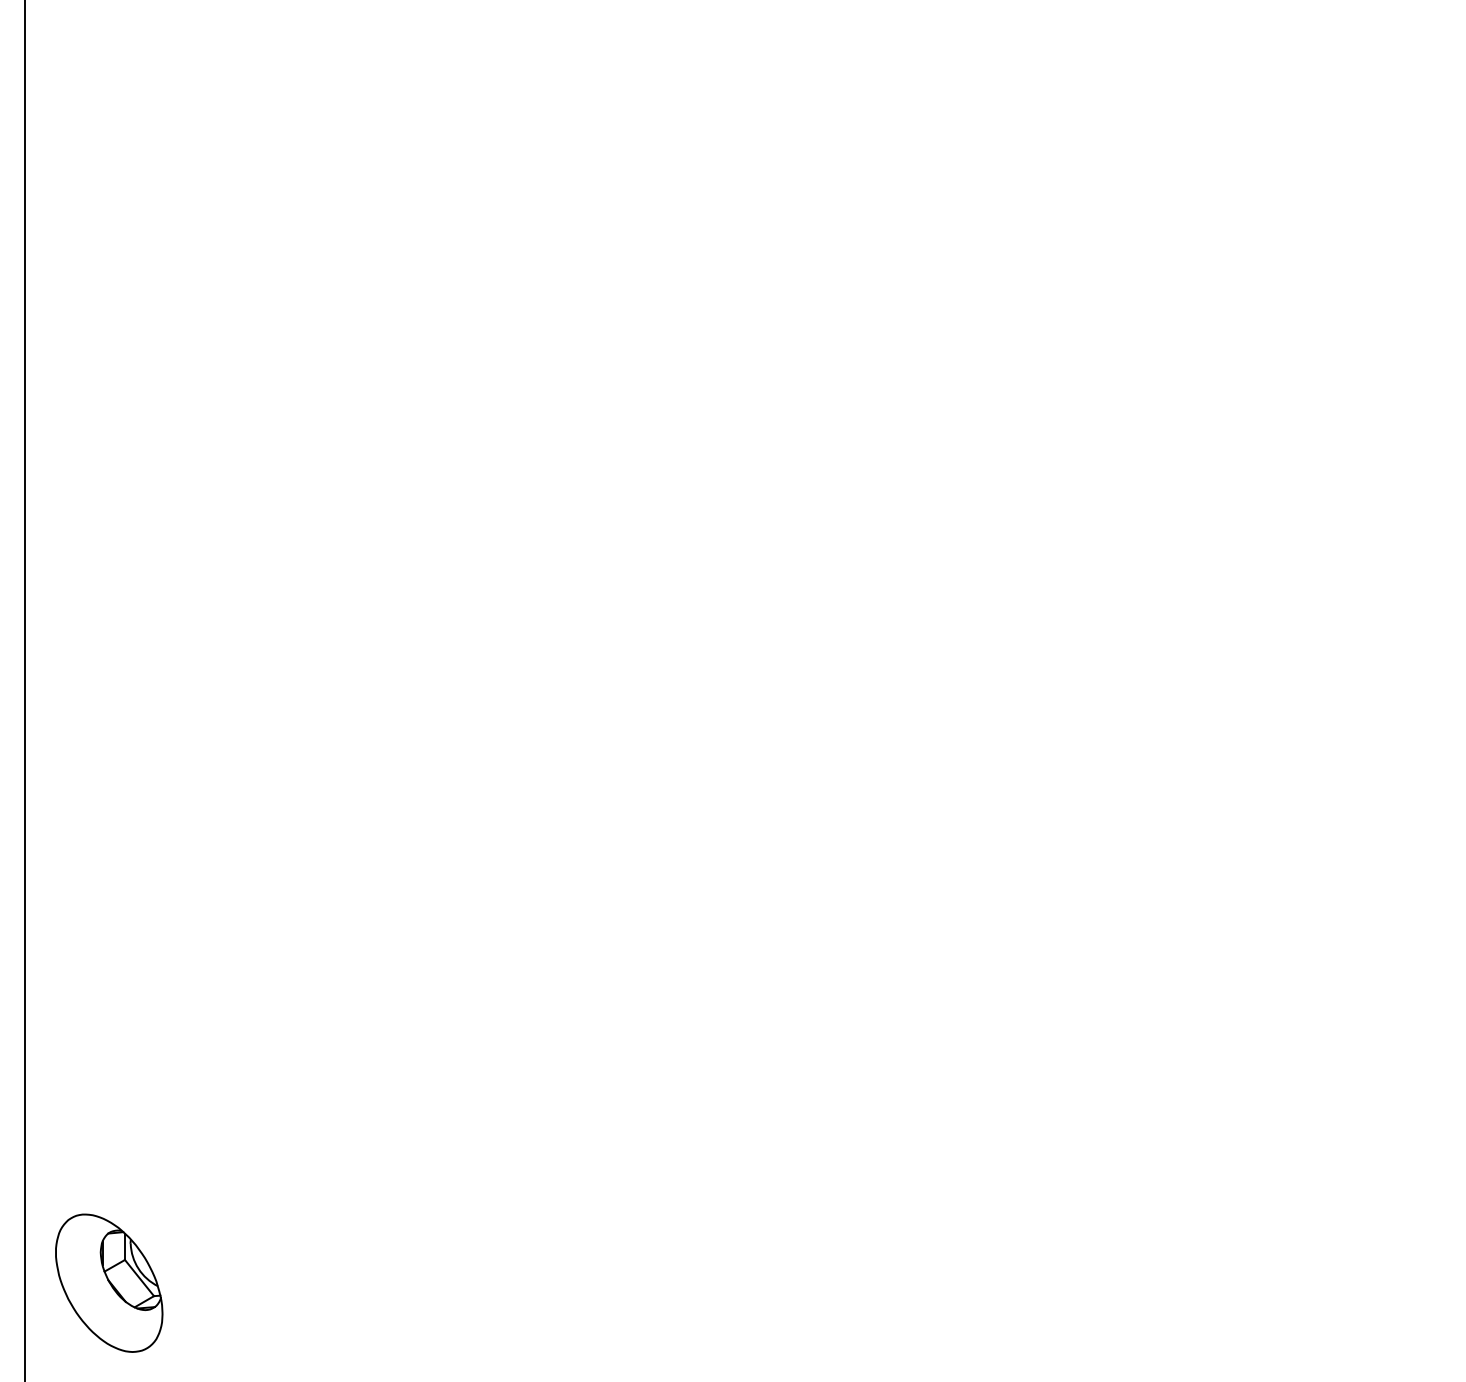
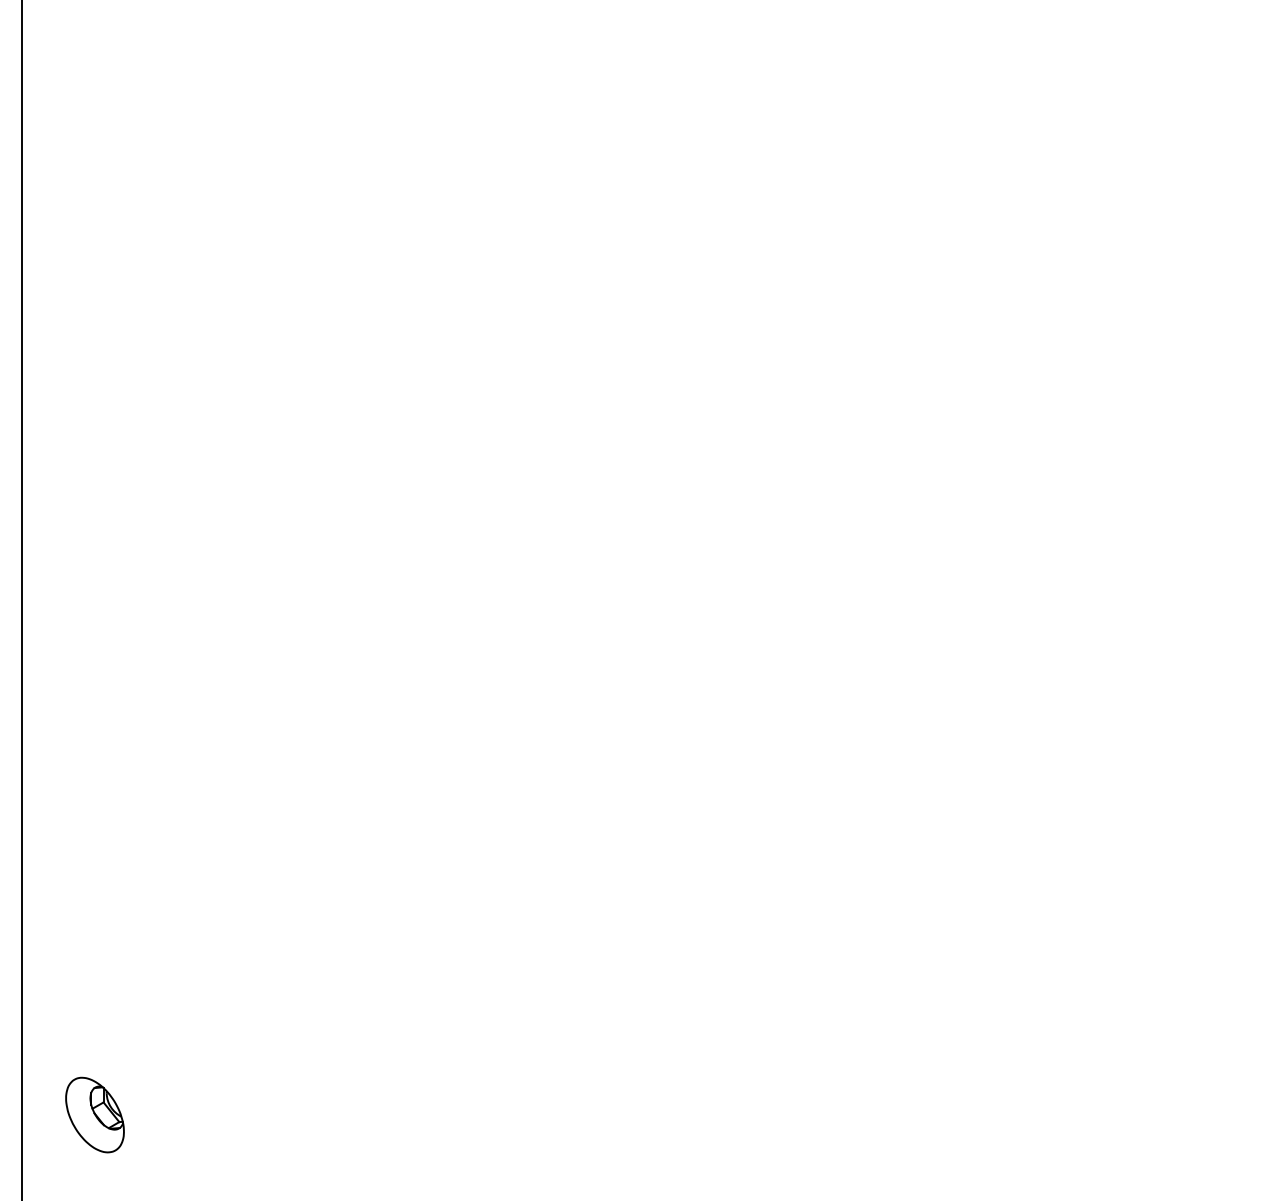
part: (109, 1282) -> (95, 1114), size x0.62

